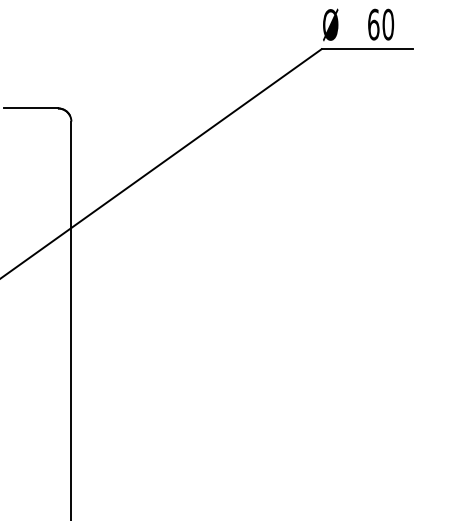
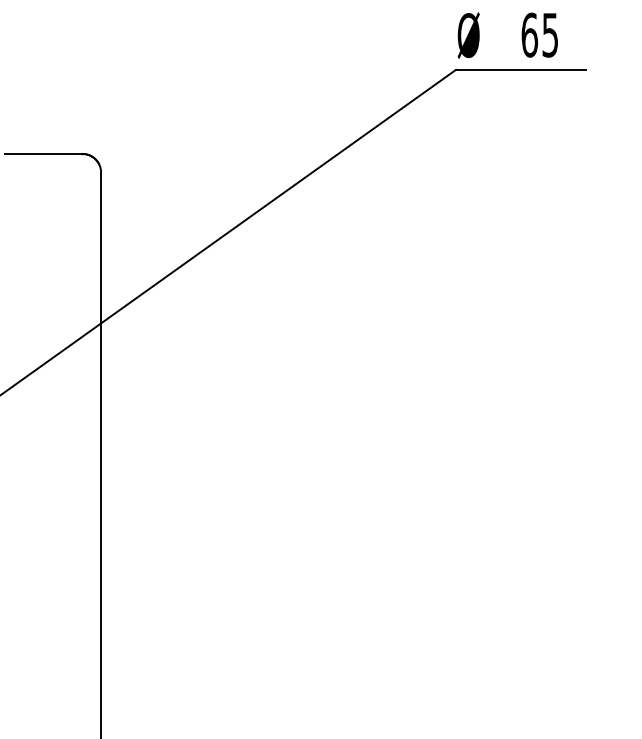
text: (388, 24) -> (550, 34), 60 -> 65

